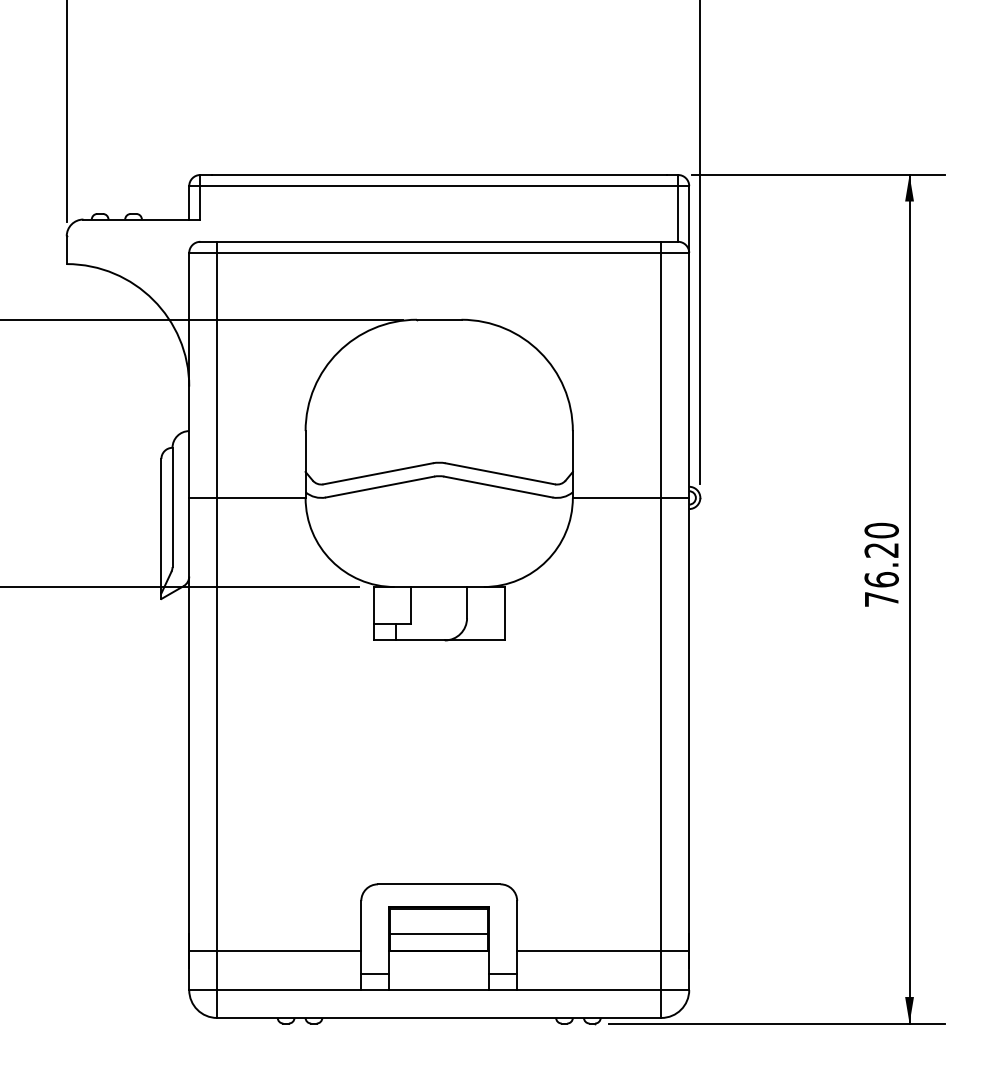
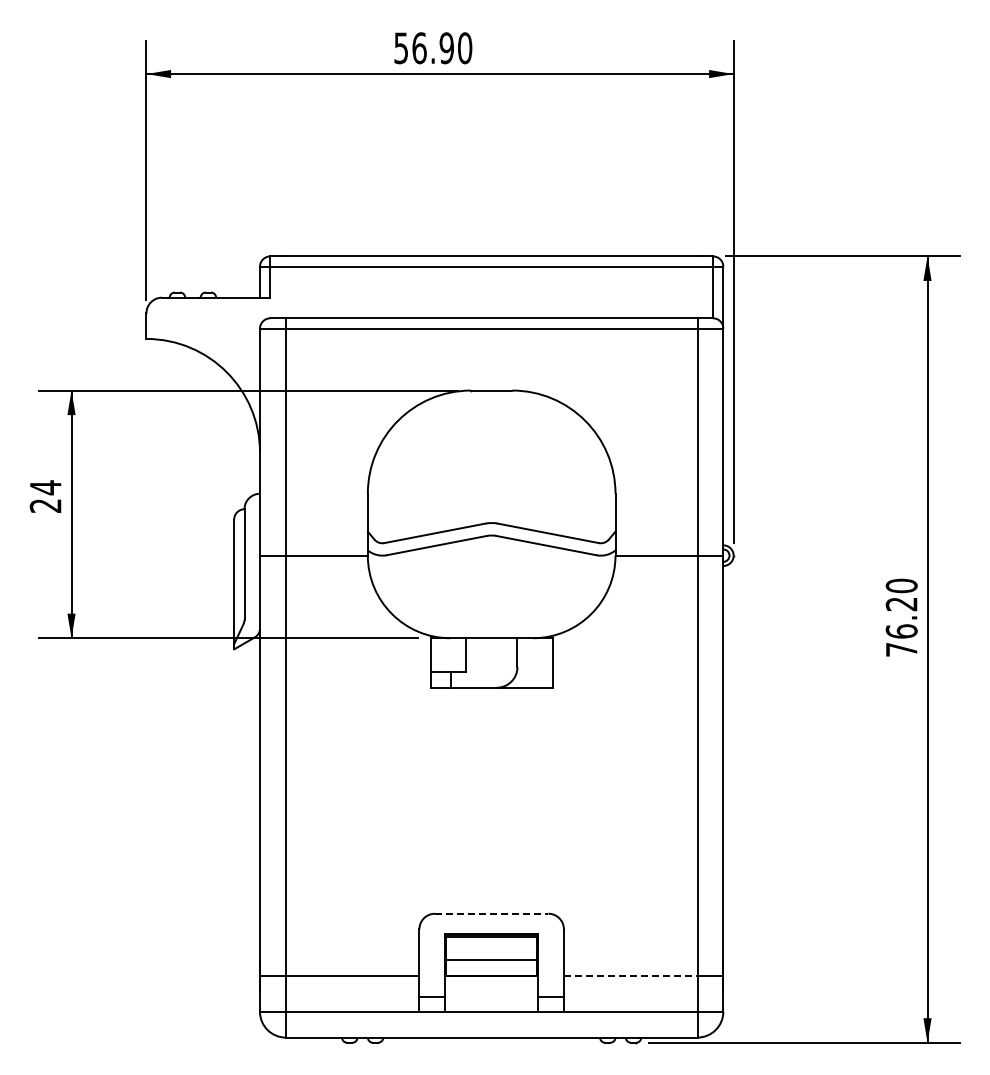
line: (439, 884) -> (491, 913), solid -> dashed
line: (589, 950) -> (630, 975), solid -> dashed

